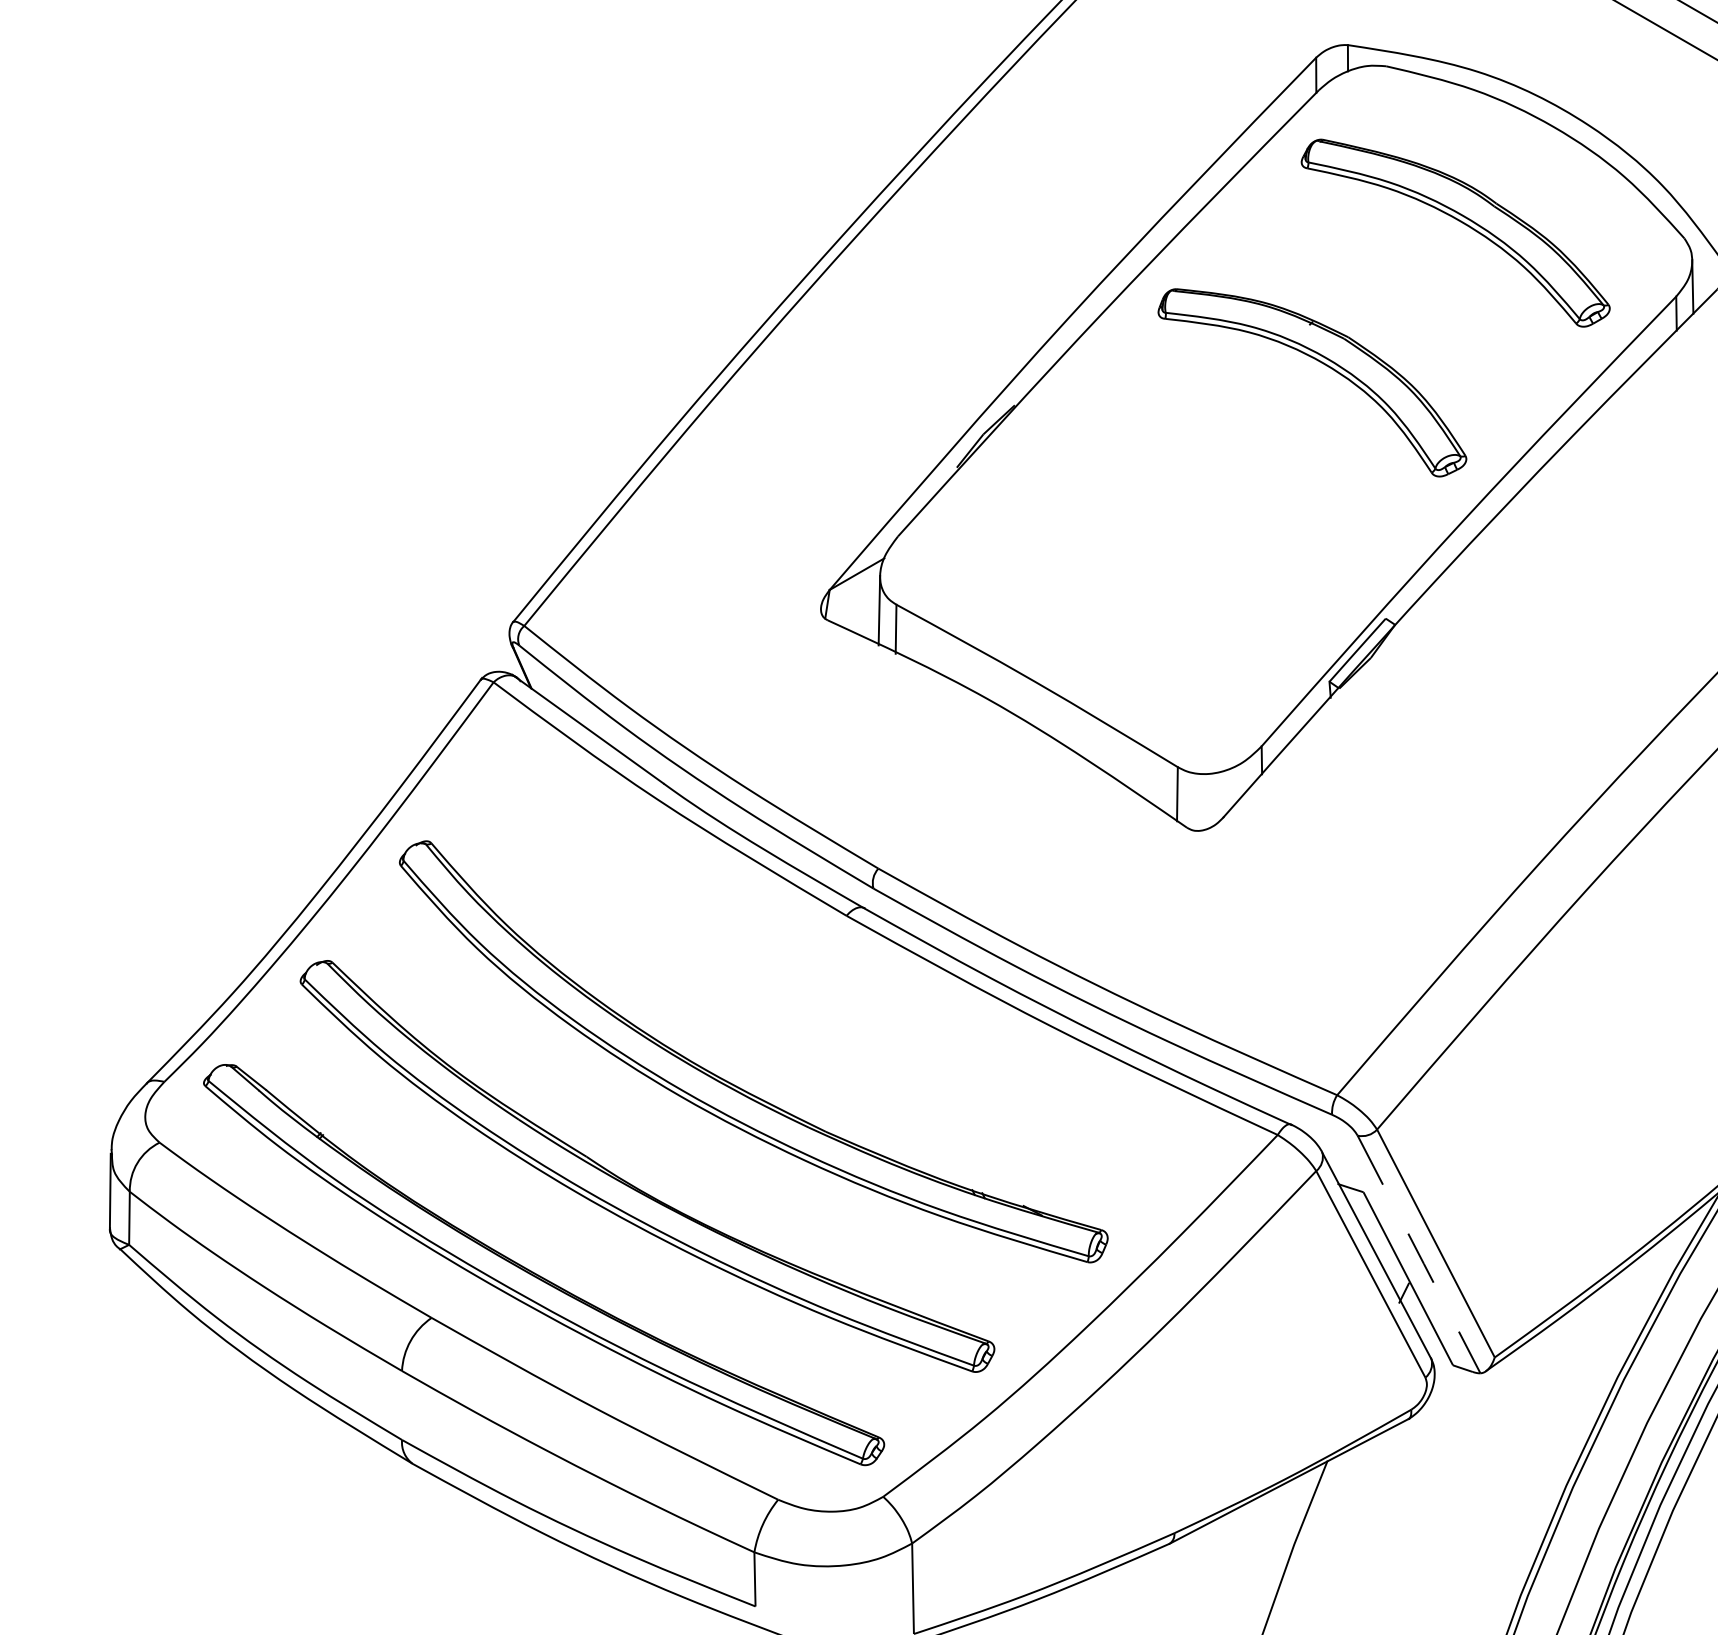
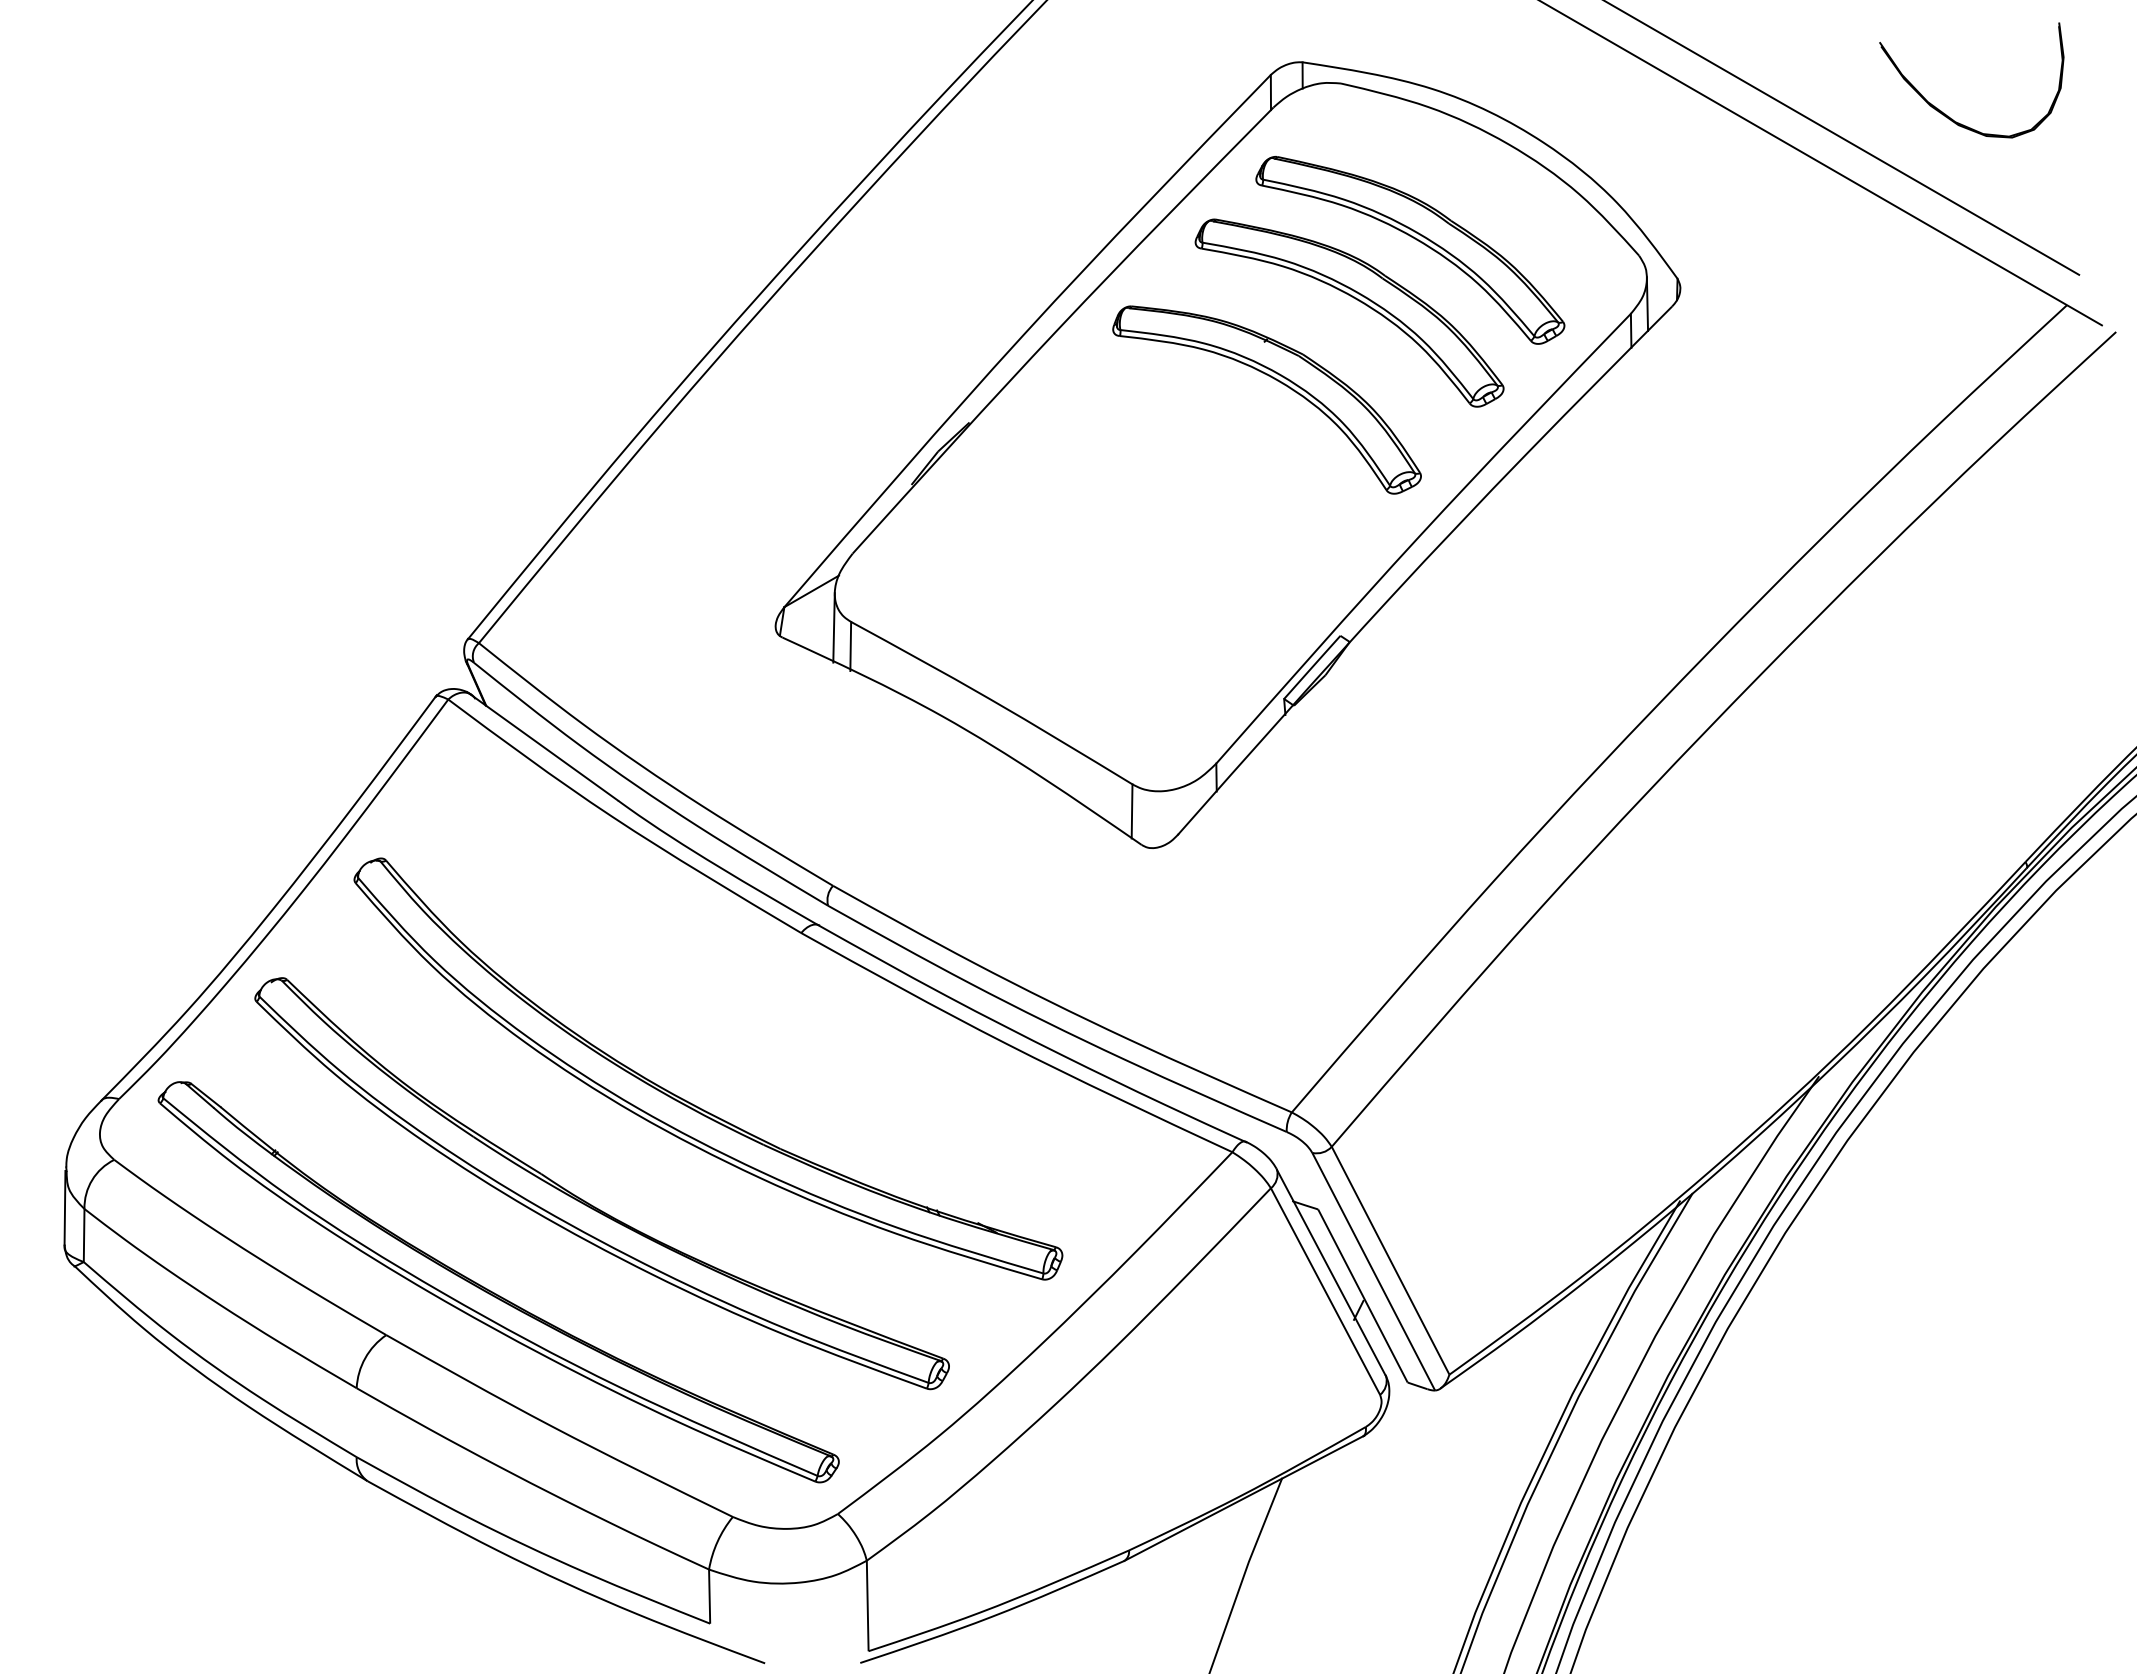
part: (1403, 284) -> (1358, 301), added
line: (1418, 1255) -> (1373, 1272), dashed -> solid

